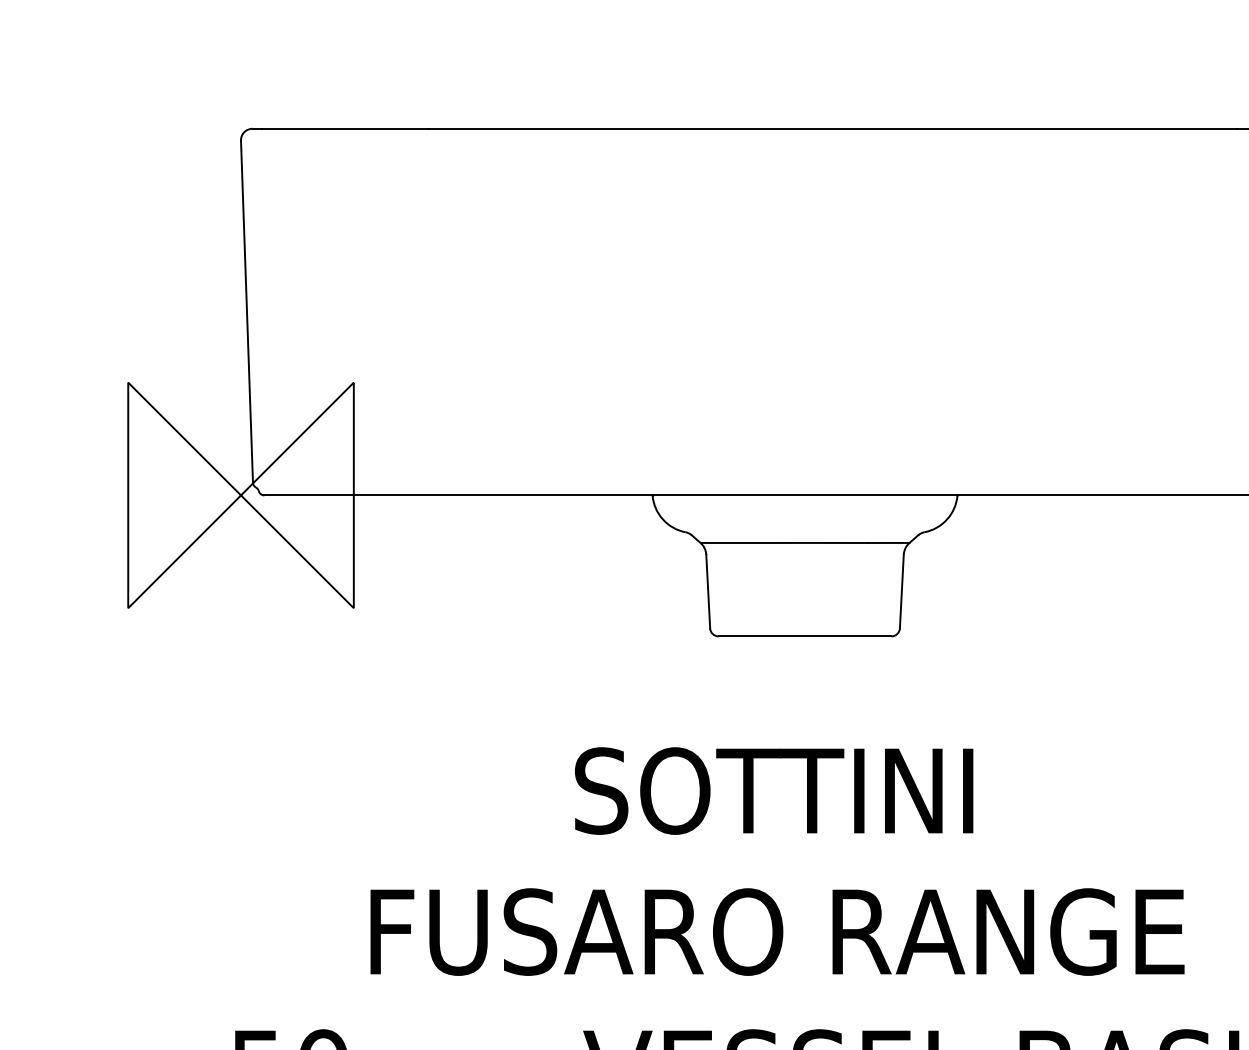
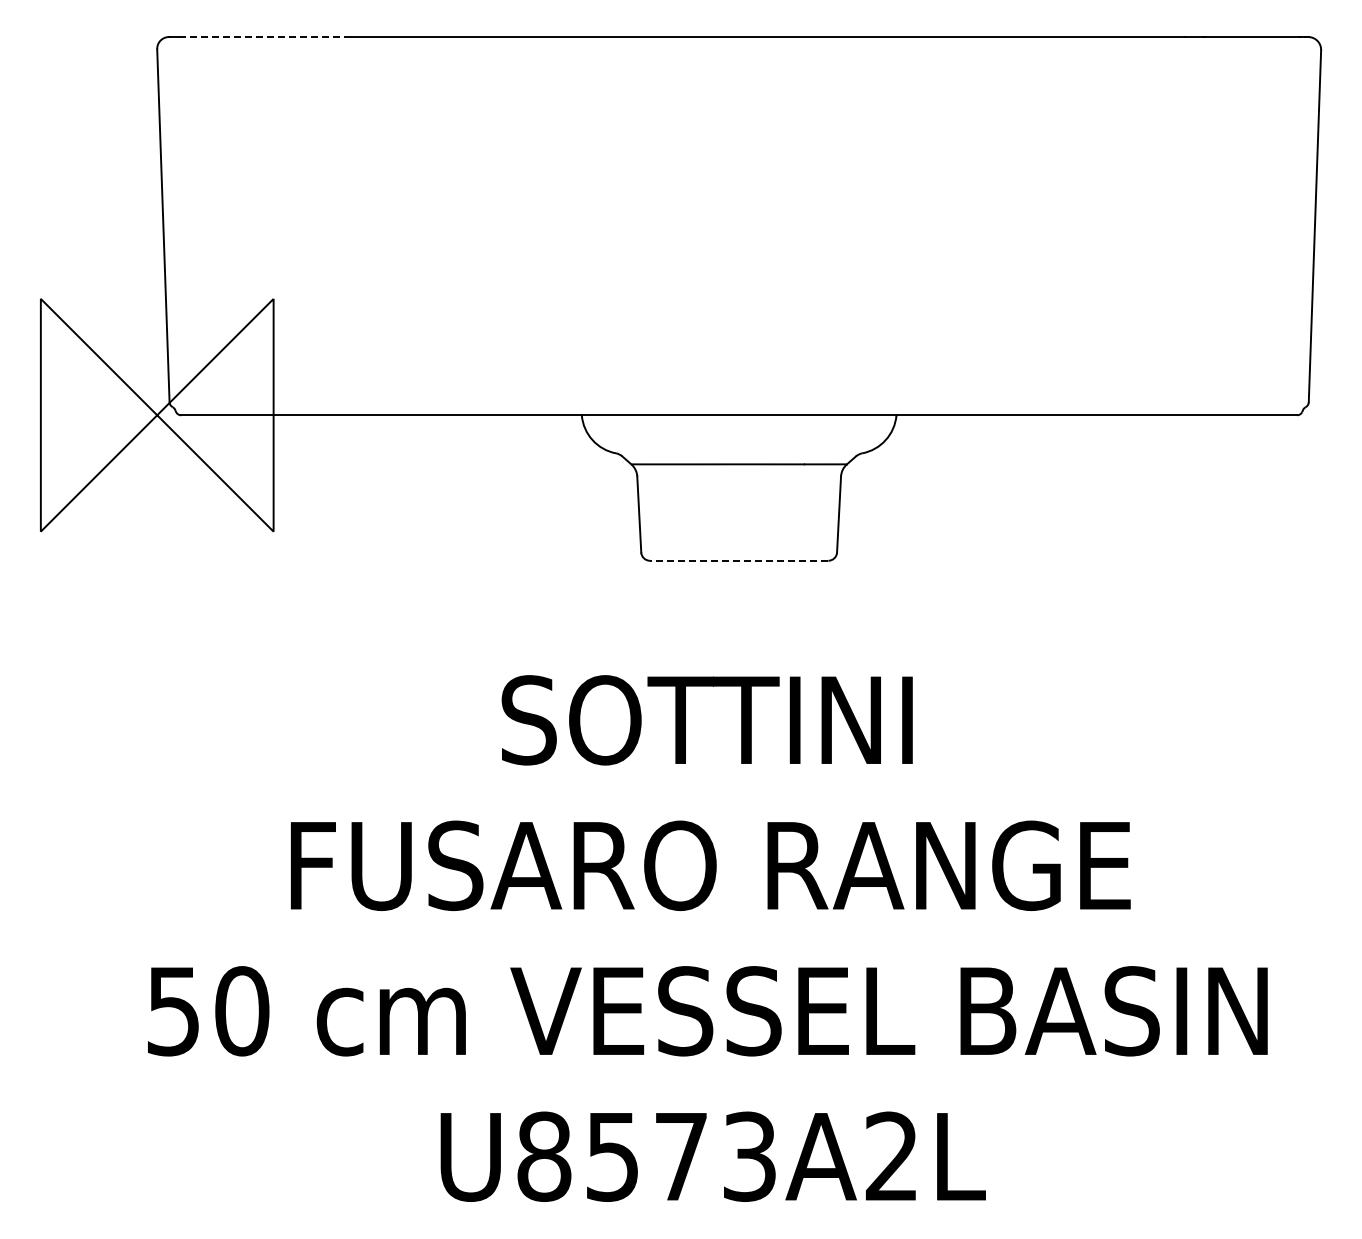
line: (344, 129) -> (264, 37), solid -> dashed
line: (804, 636) -> (738, 560), solid -> dashed

